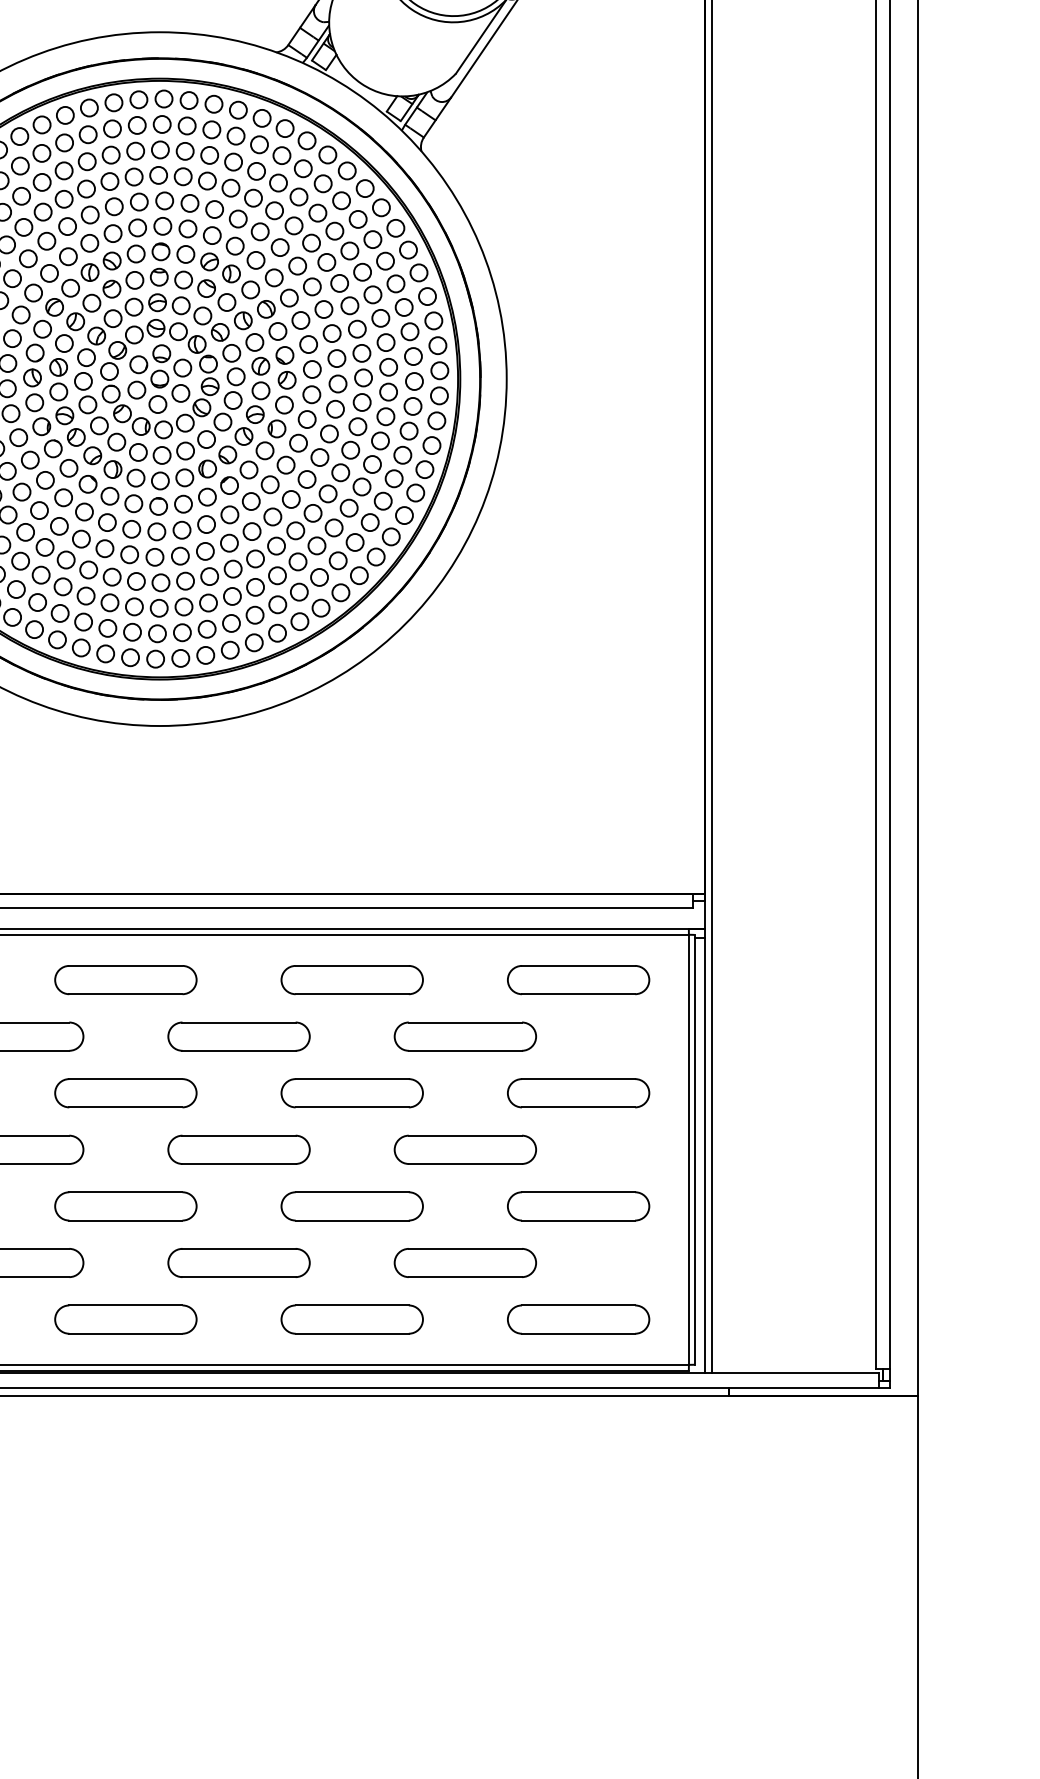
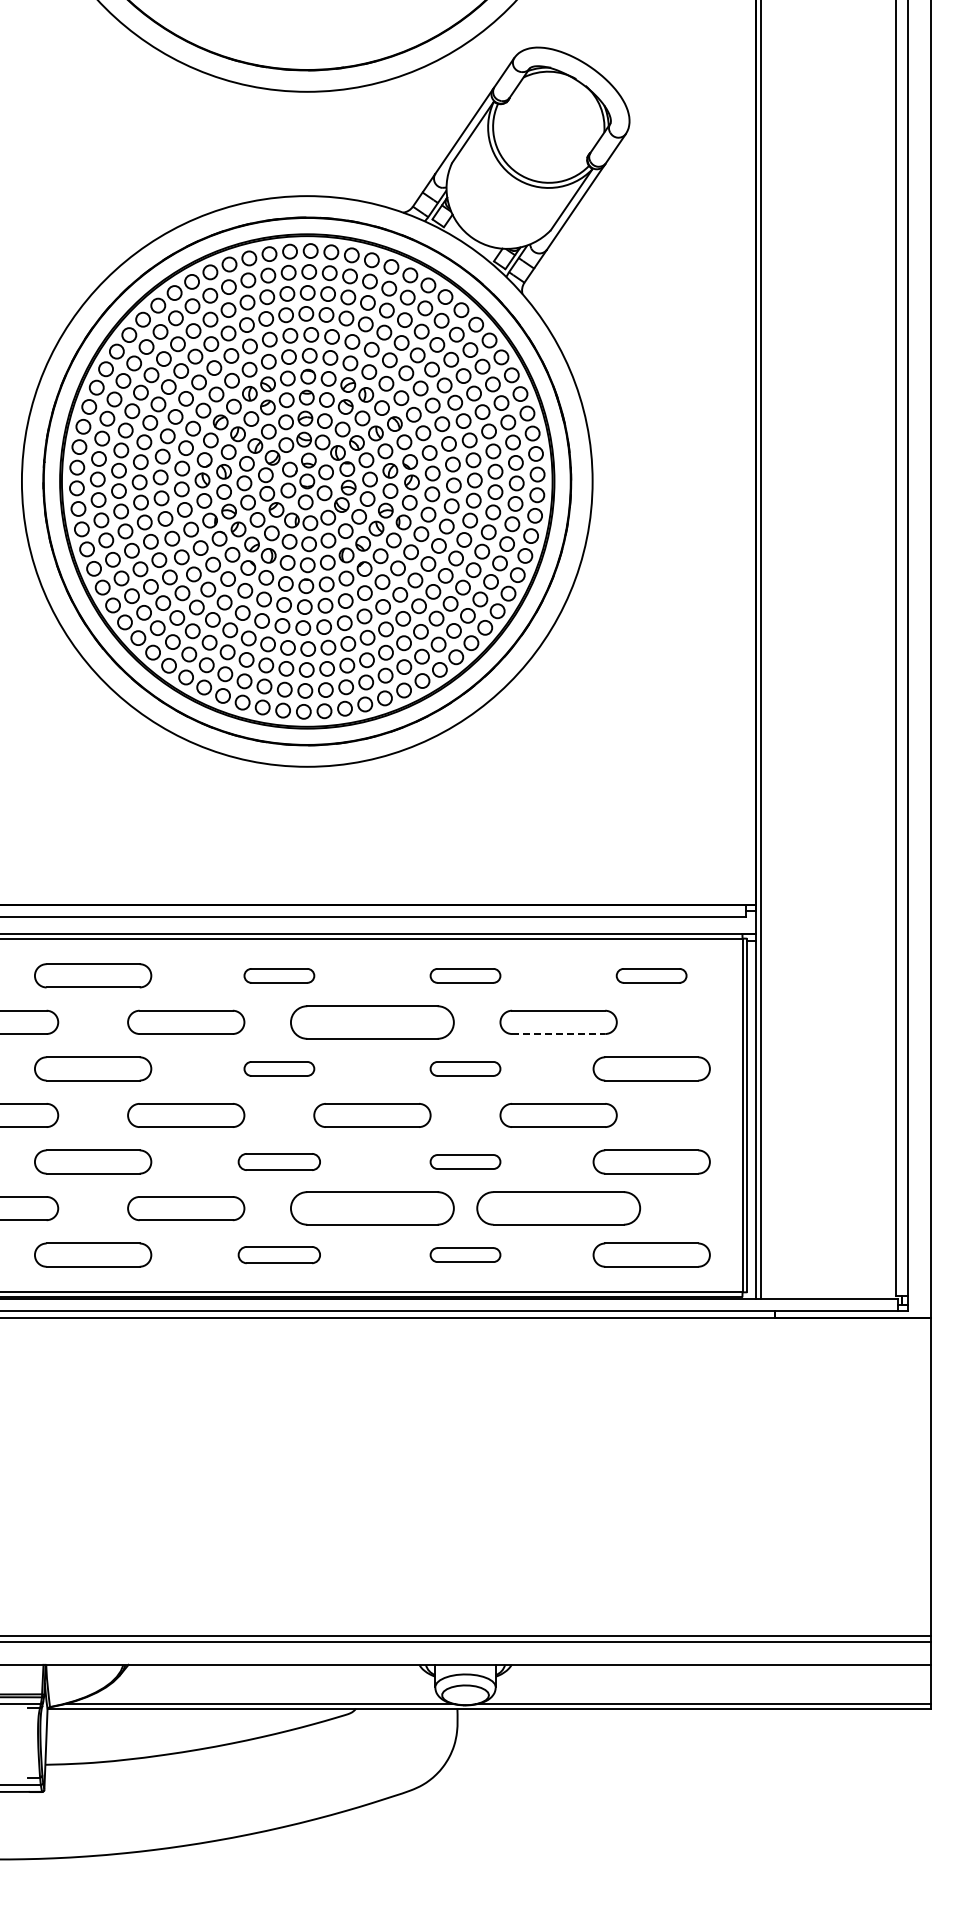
part: (126, 979) -> (279, 975), size x0.6
part: (352, 979) -> (465, 975), size x0.6
part: (578, 979) -> (651, 975), size x0.6
part: (239, 1035) -> (372, 1021), size x1.4
line: (465, 1051) -> (558, 1034), solid -> dashed
part: (126, 1092) -> (279, 1068), size x0.6
part: (352, 1092) -> (465, 1068), size x0.6
part: (126, 1205) -> (279, 1161), size x0.7
part: (352, 1205) -> (465, 1161), size x0.6
part: (239, 1262) -> (372, 1208), size x1.4
part: (465, 1262) -> (558, 1208), size x1.4
part: (126, 1318) -> (279, 1254), size x0.7
part: (352, 1318) -> (465, 1254), size x0.6

